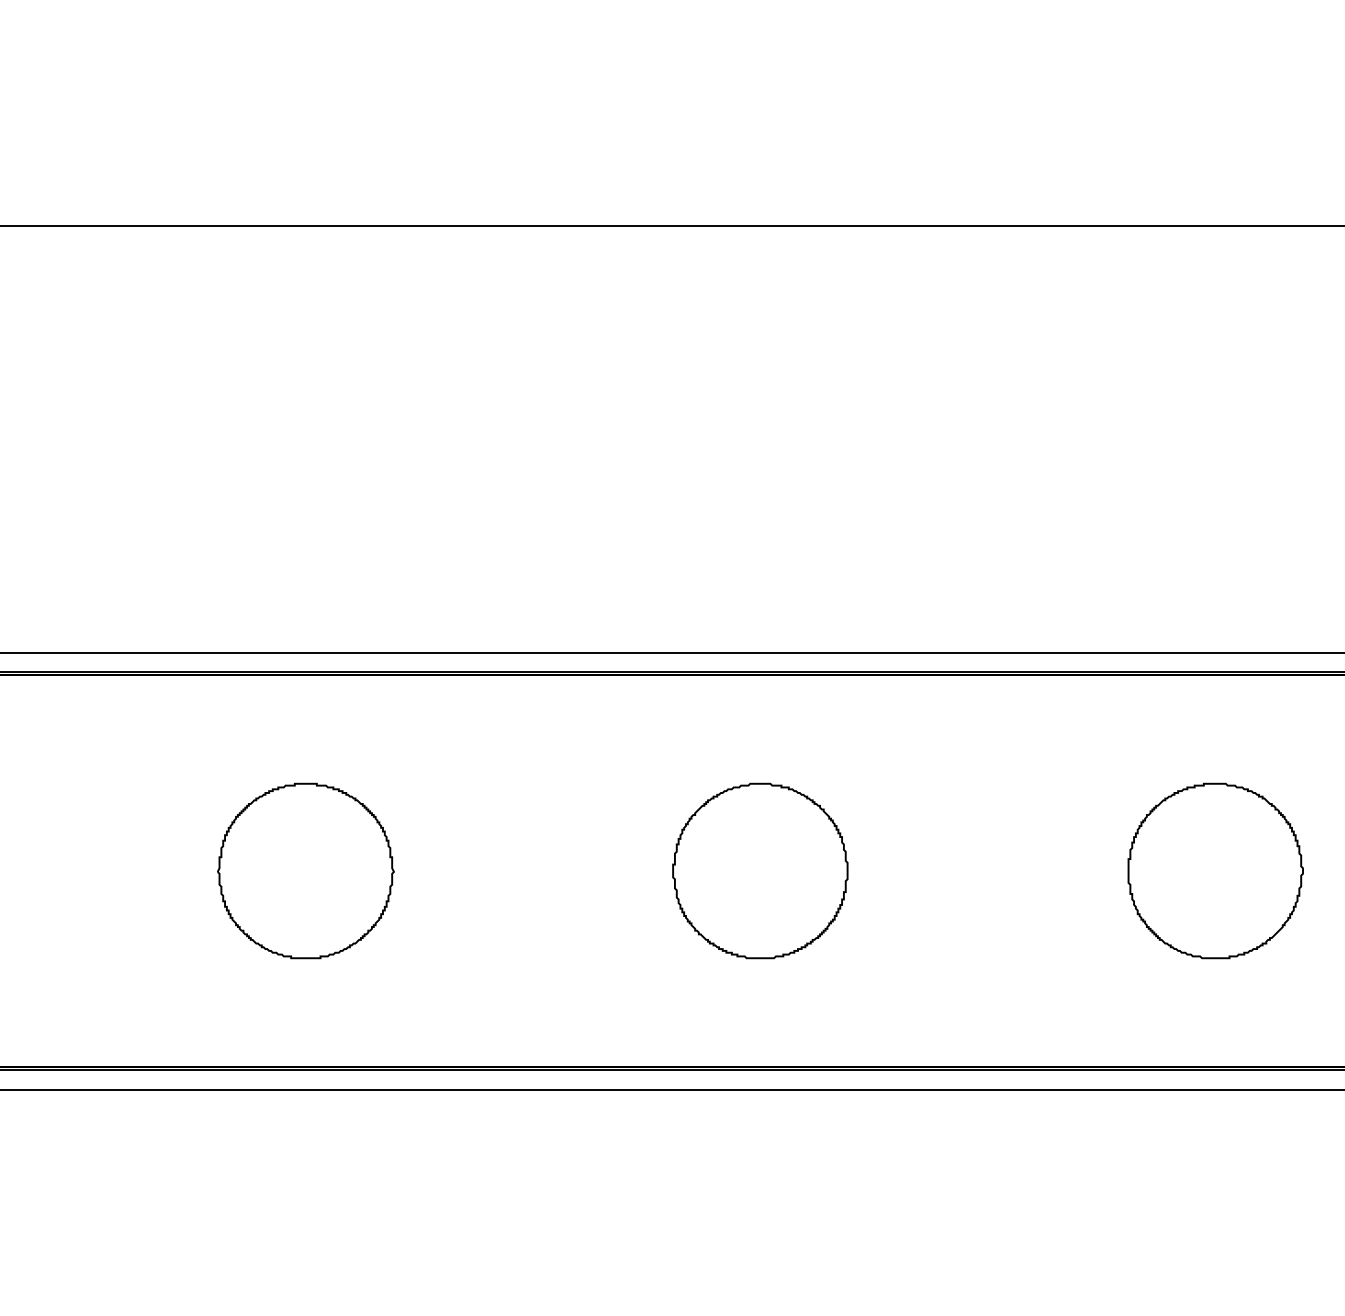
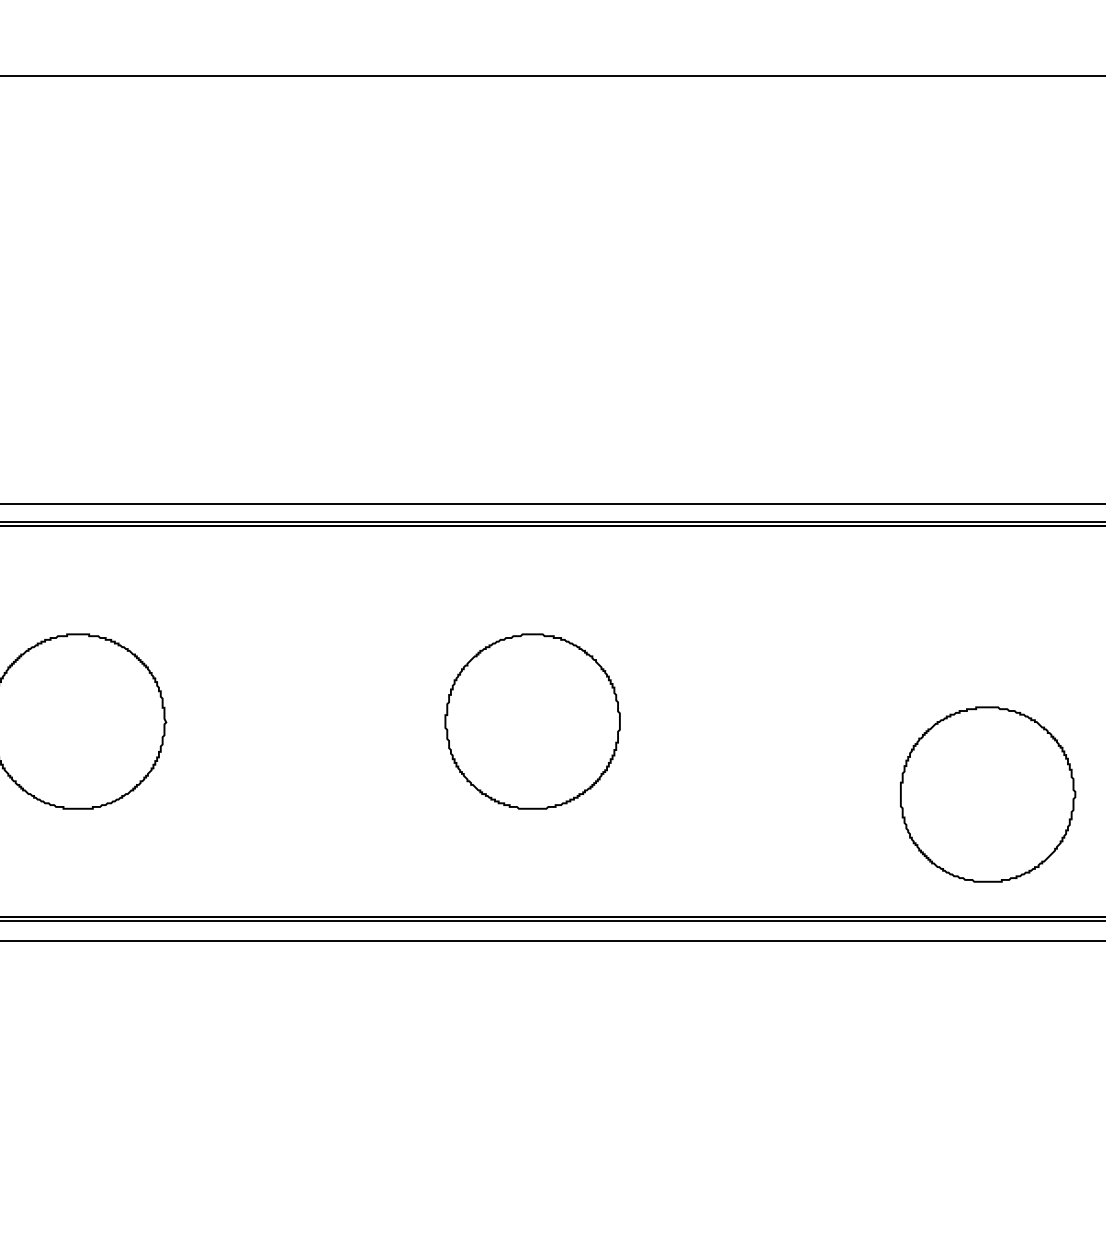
part: (1215, 870) -> (987, 794), moved

